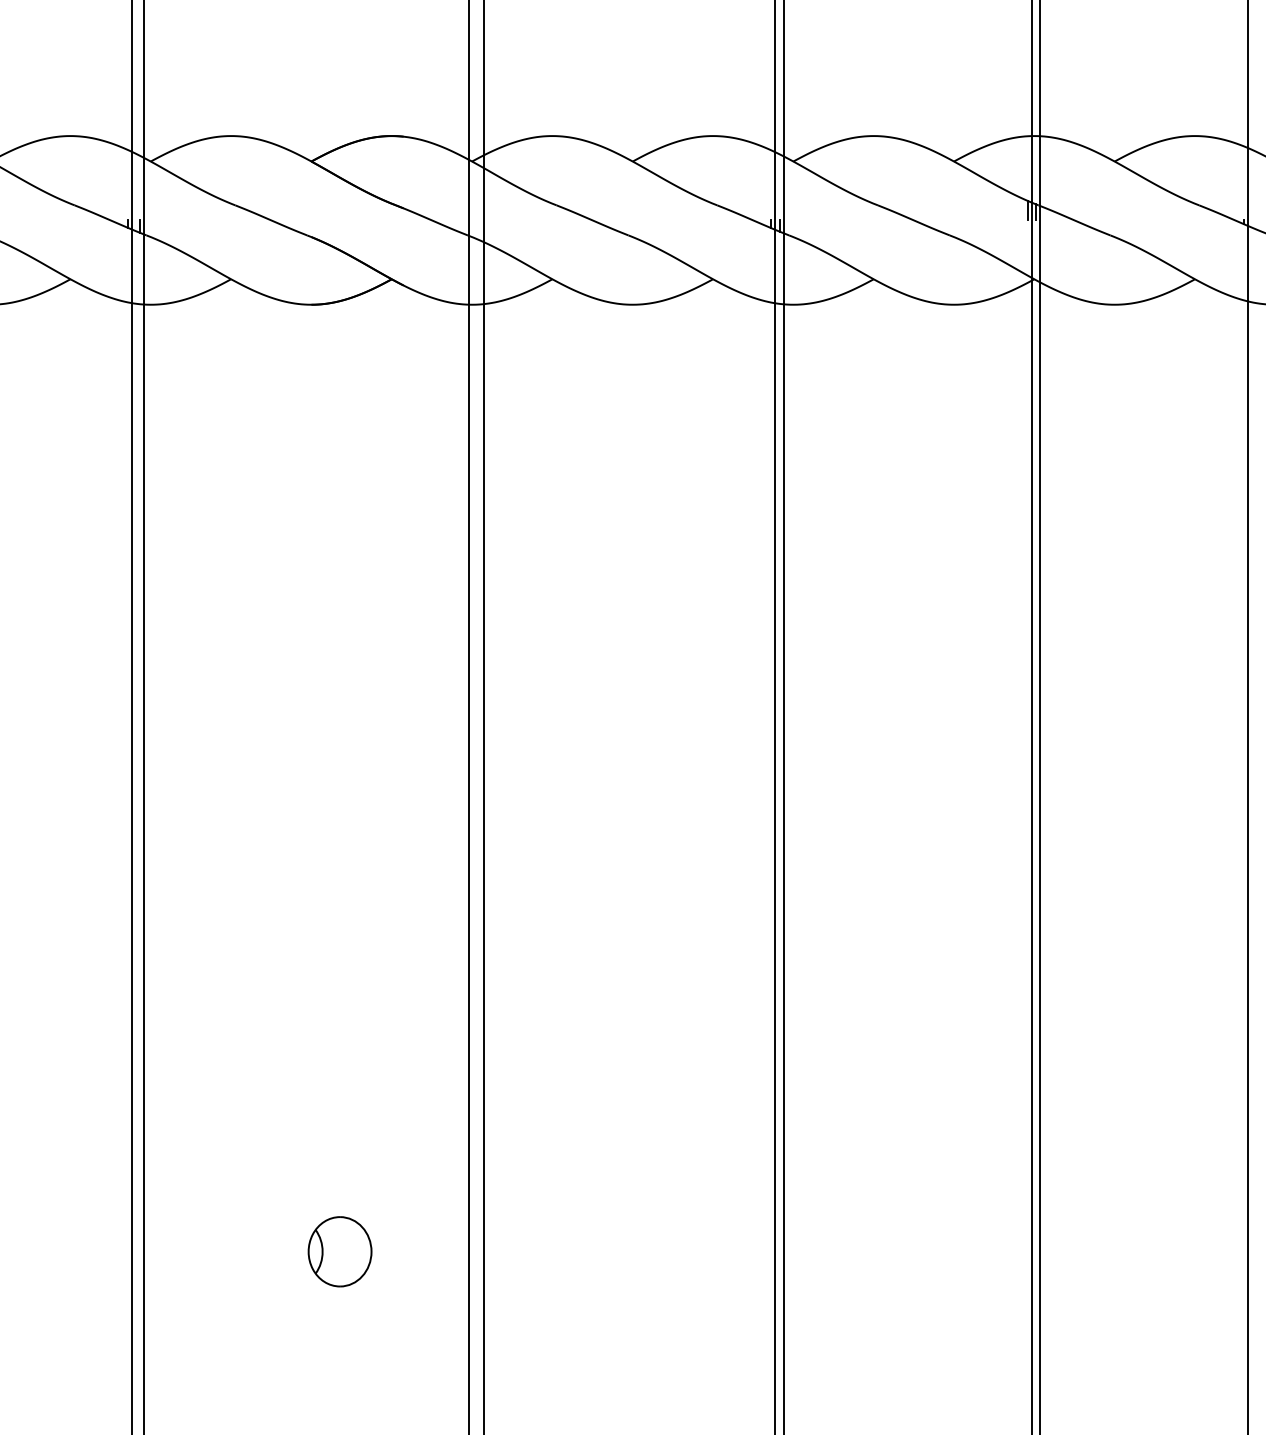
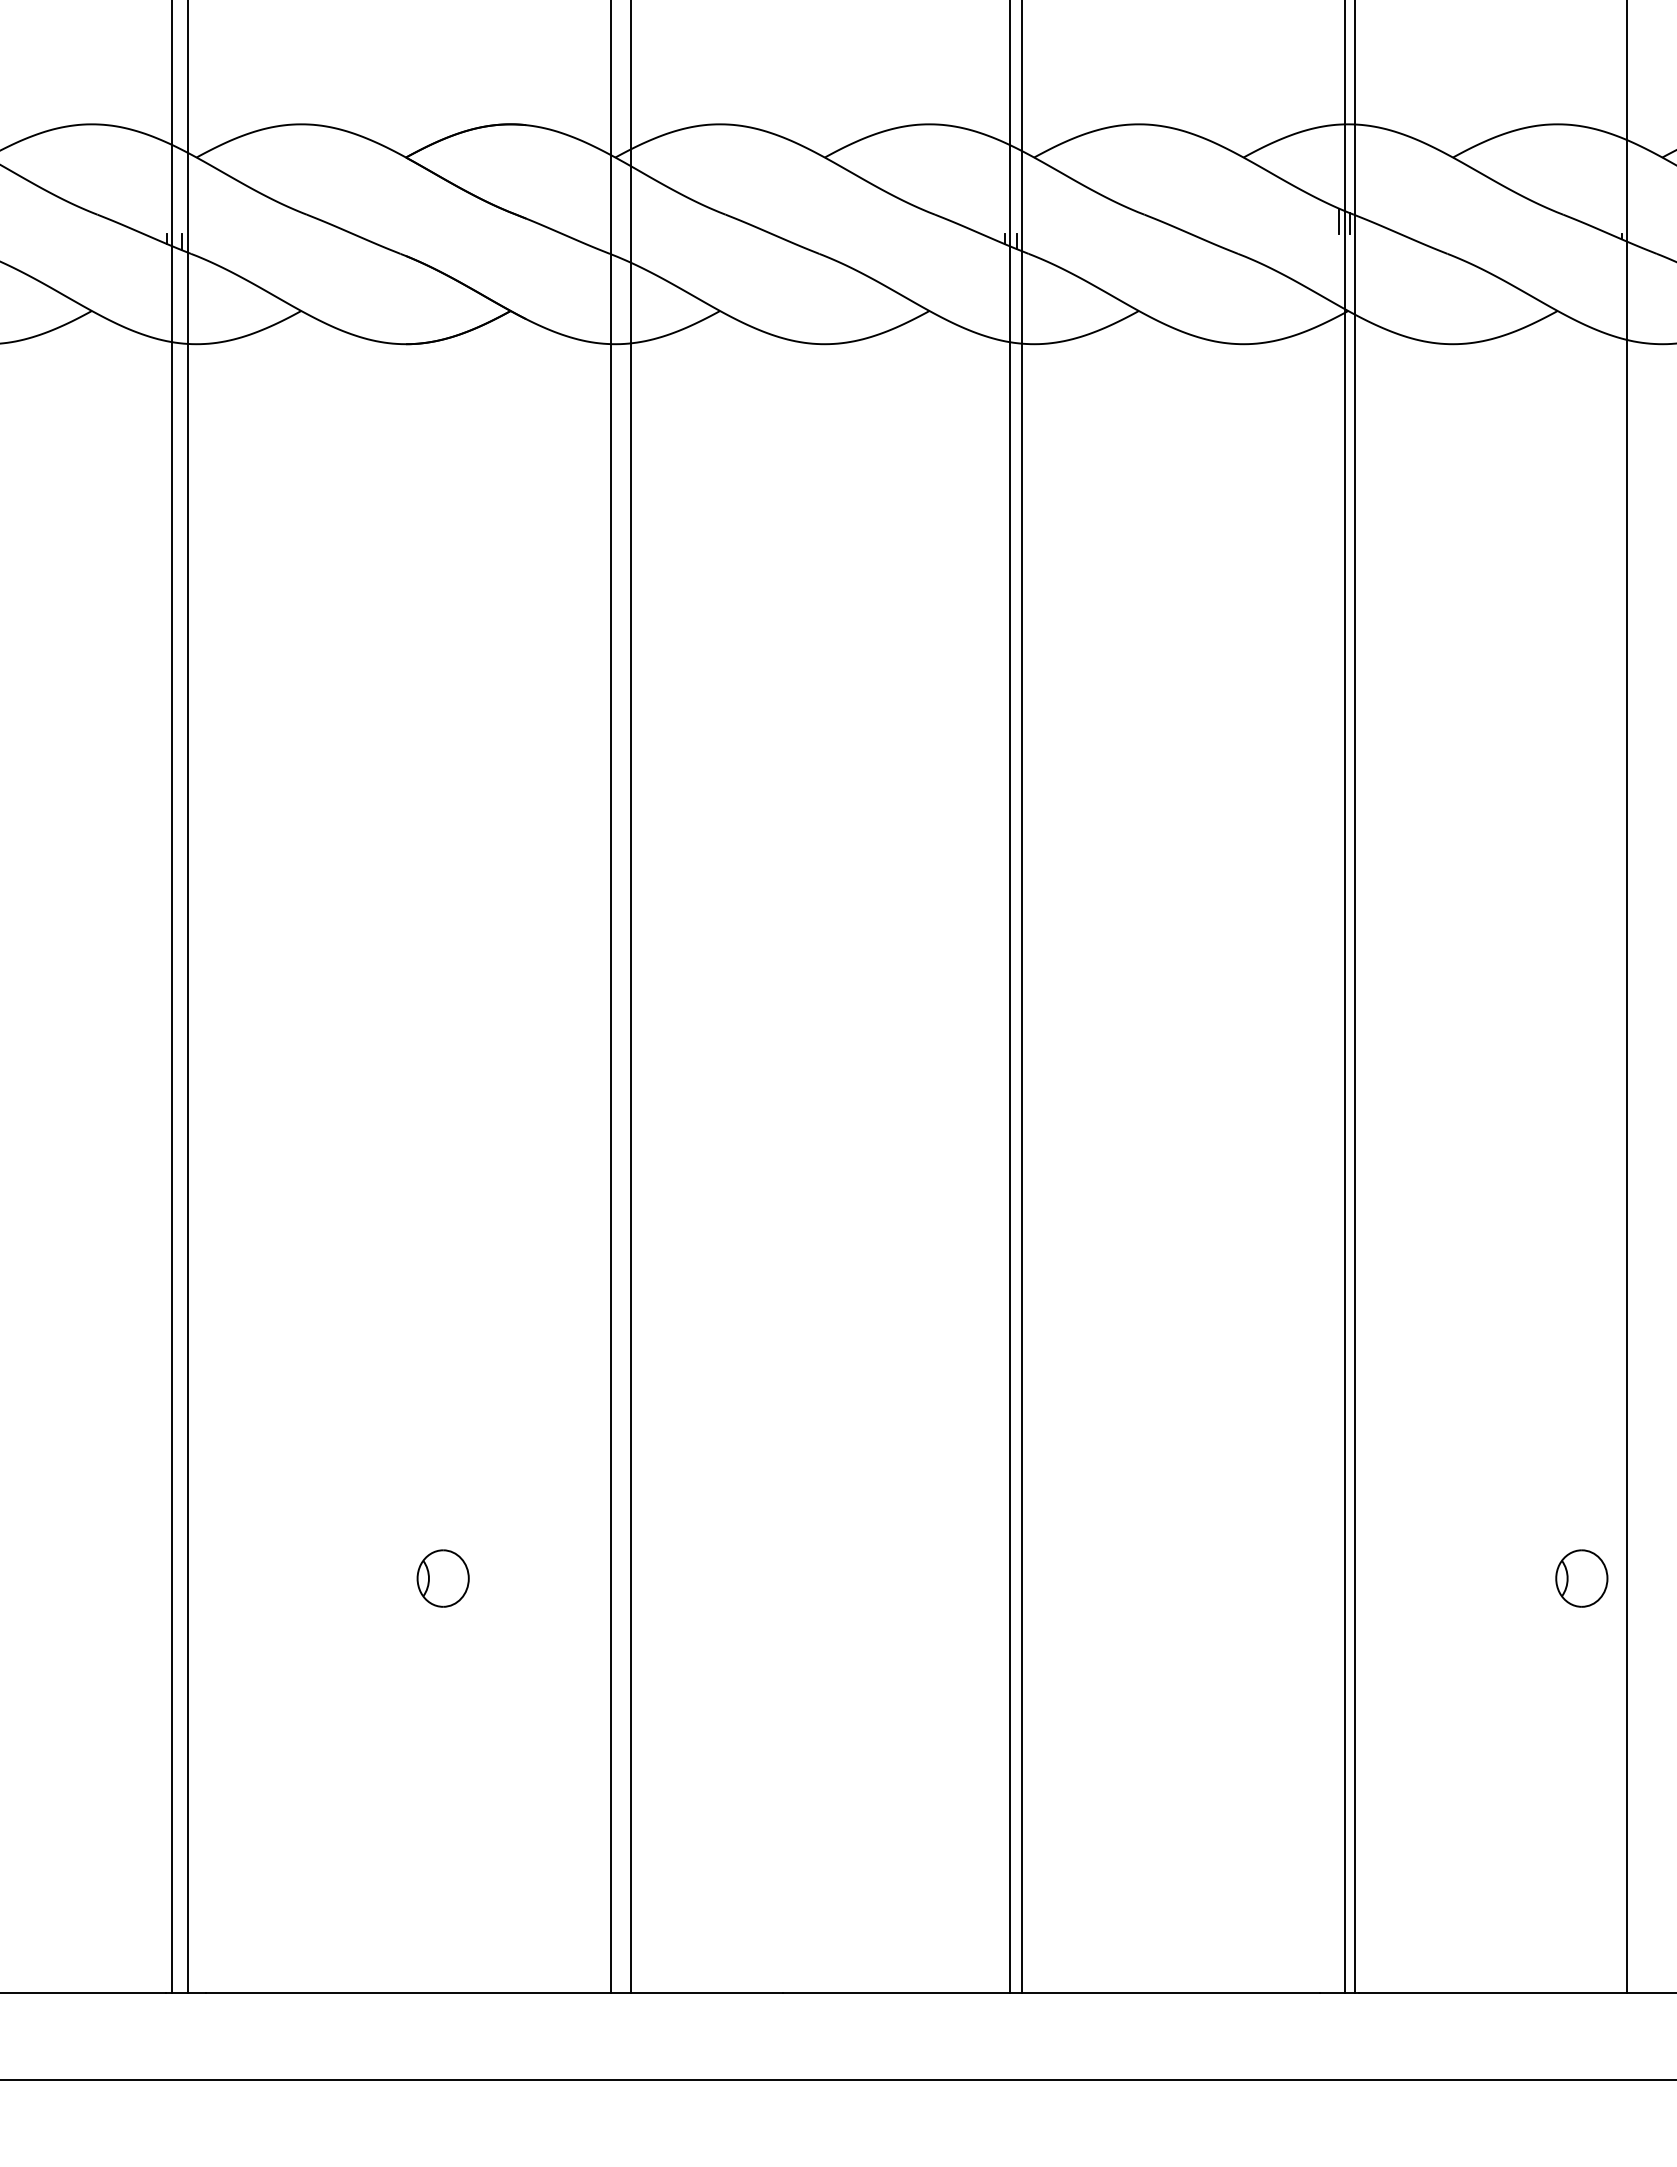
part: (339, 1251) -> (442, 1578), size x0.62
part: (1213, 1251) -> (1581, 1578), added

